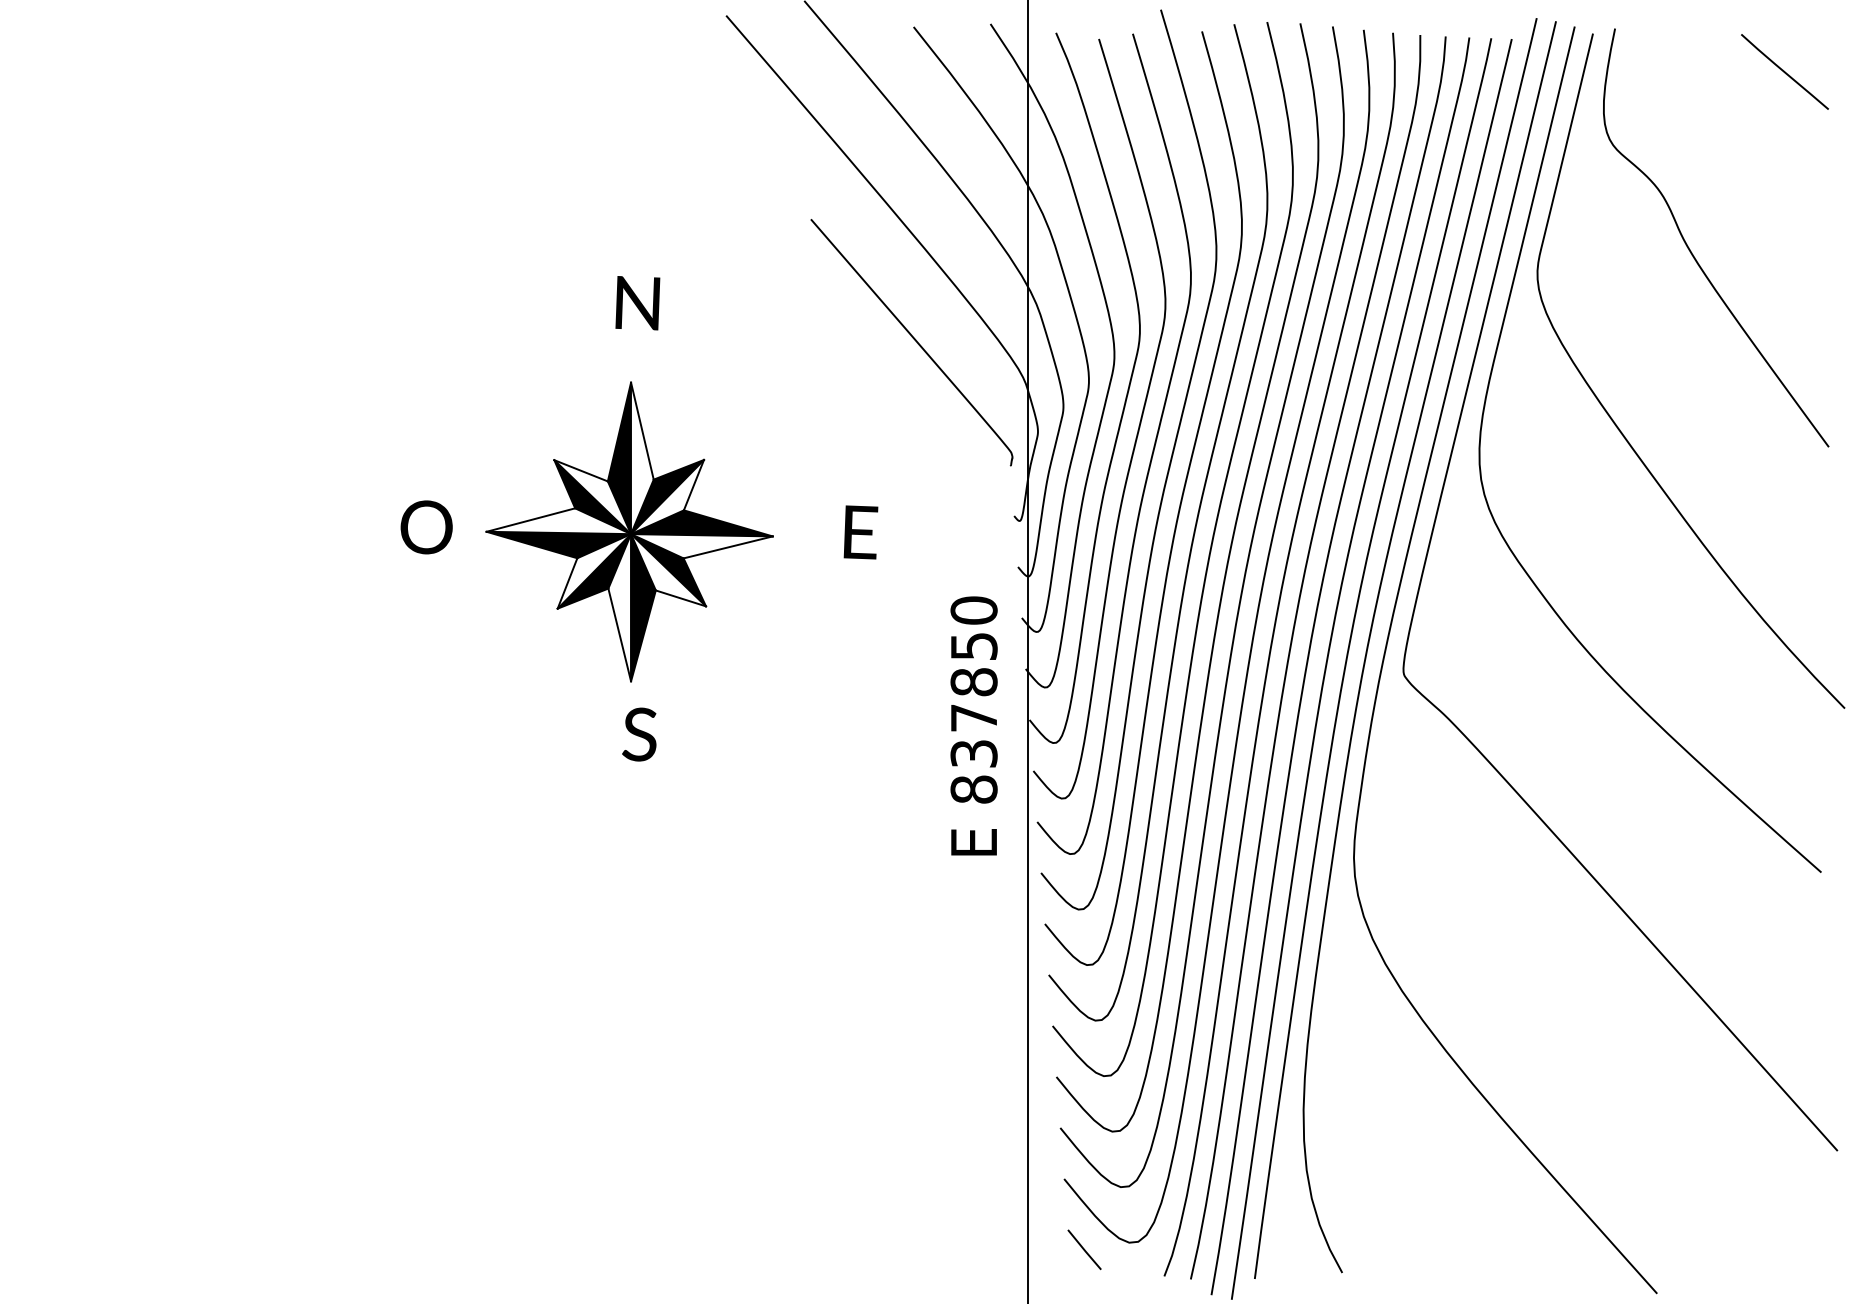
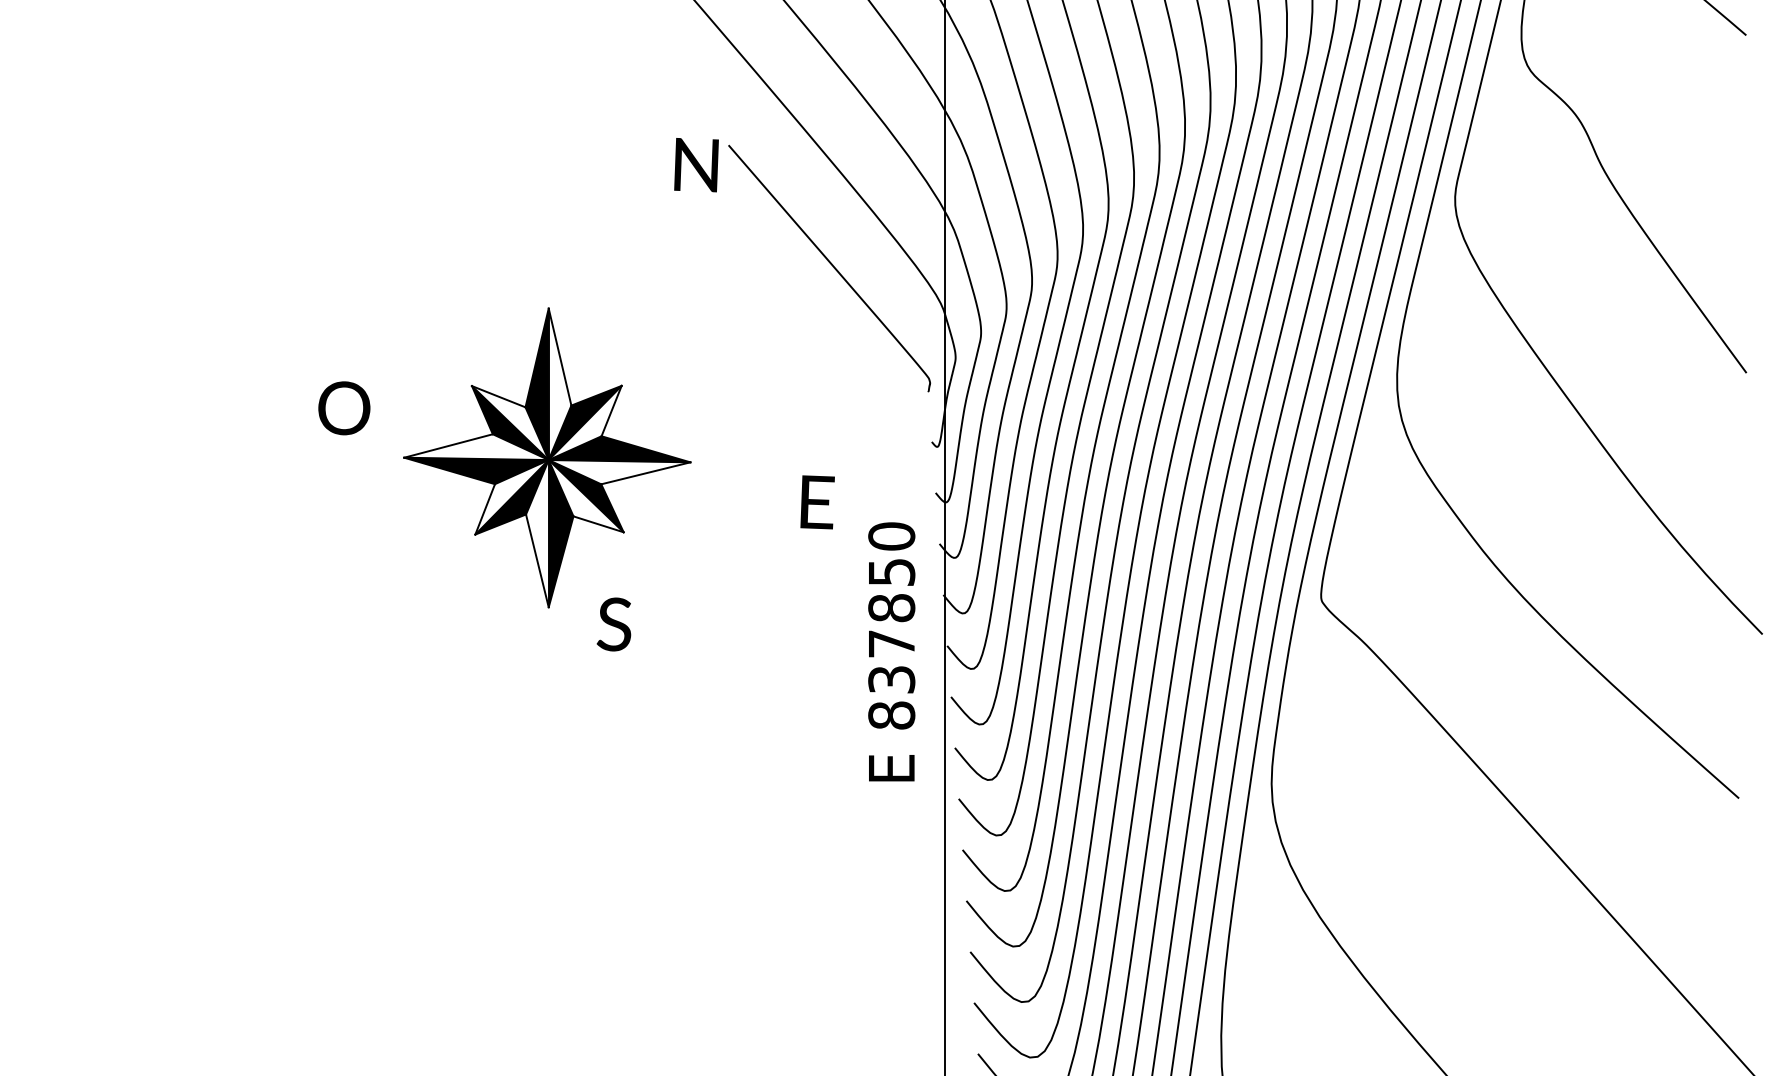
text: (637, 303) -> (696, 165), moved
text: (426, 527) -> (344, 408), moved
text: (860, 532) -> (817, 502), moved
text: (639, 734) -> (614, 624), moved

